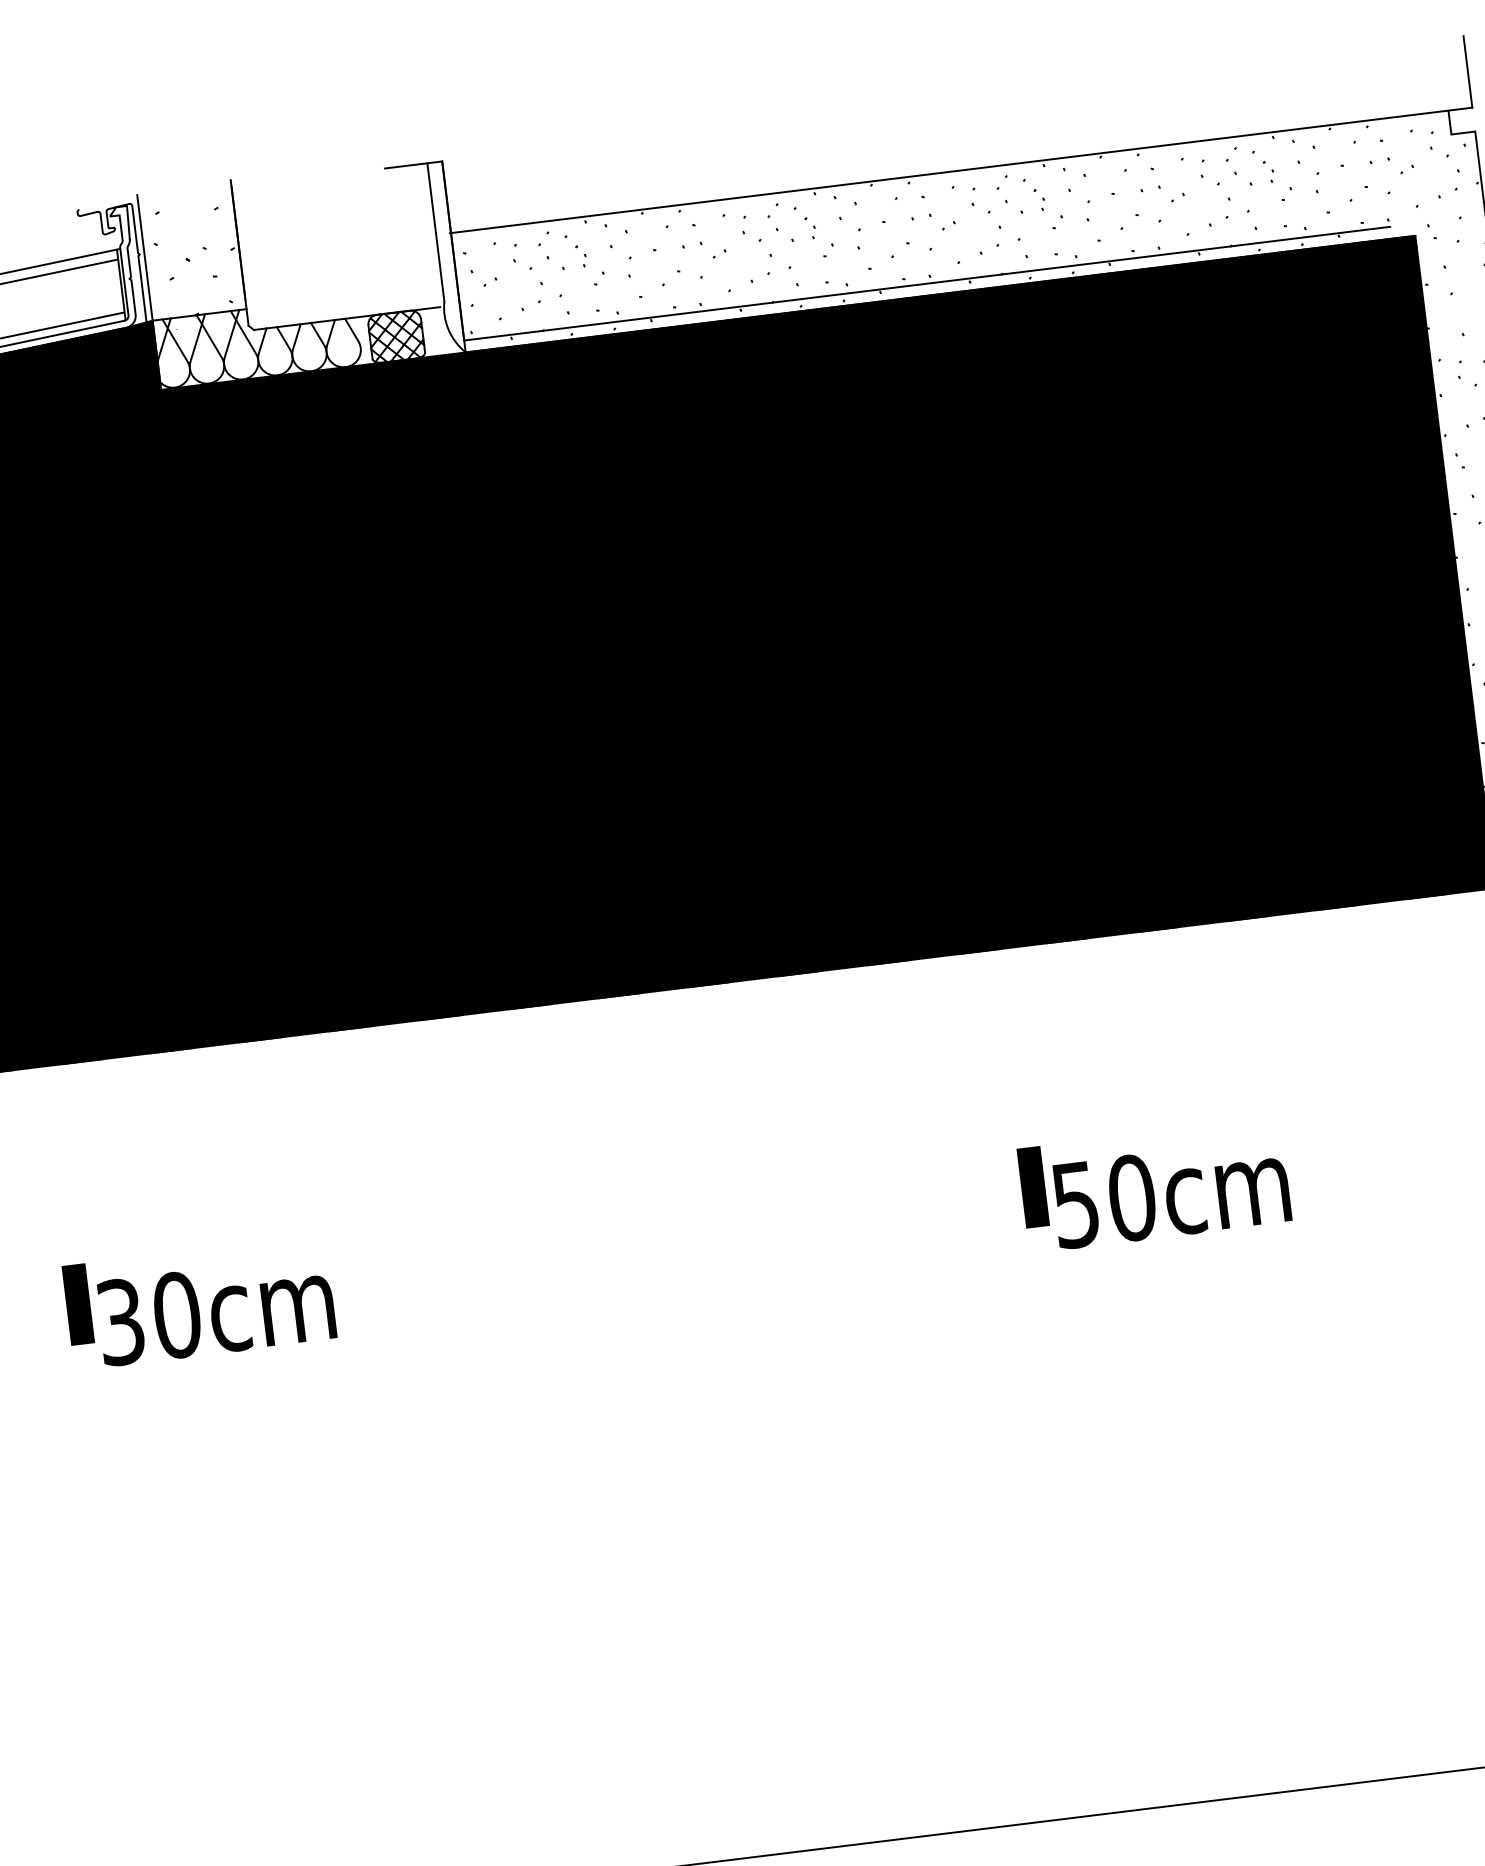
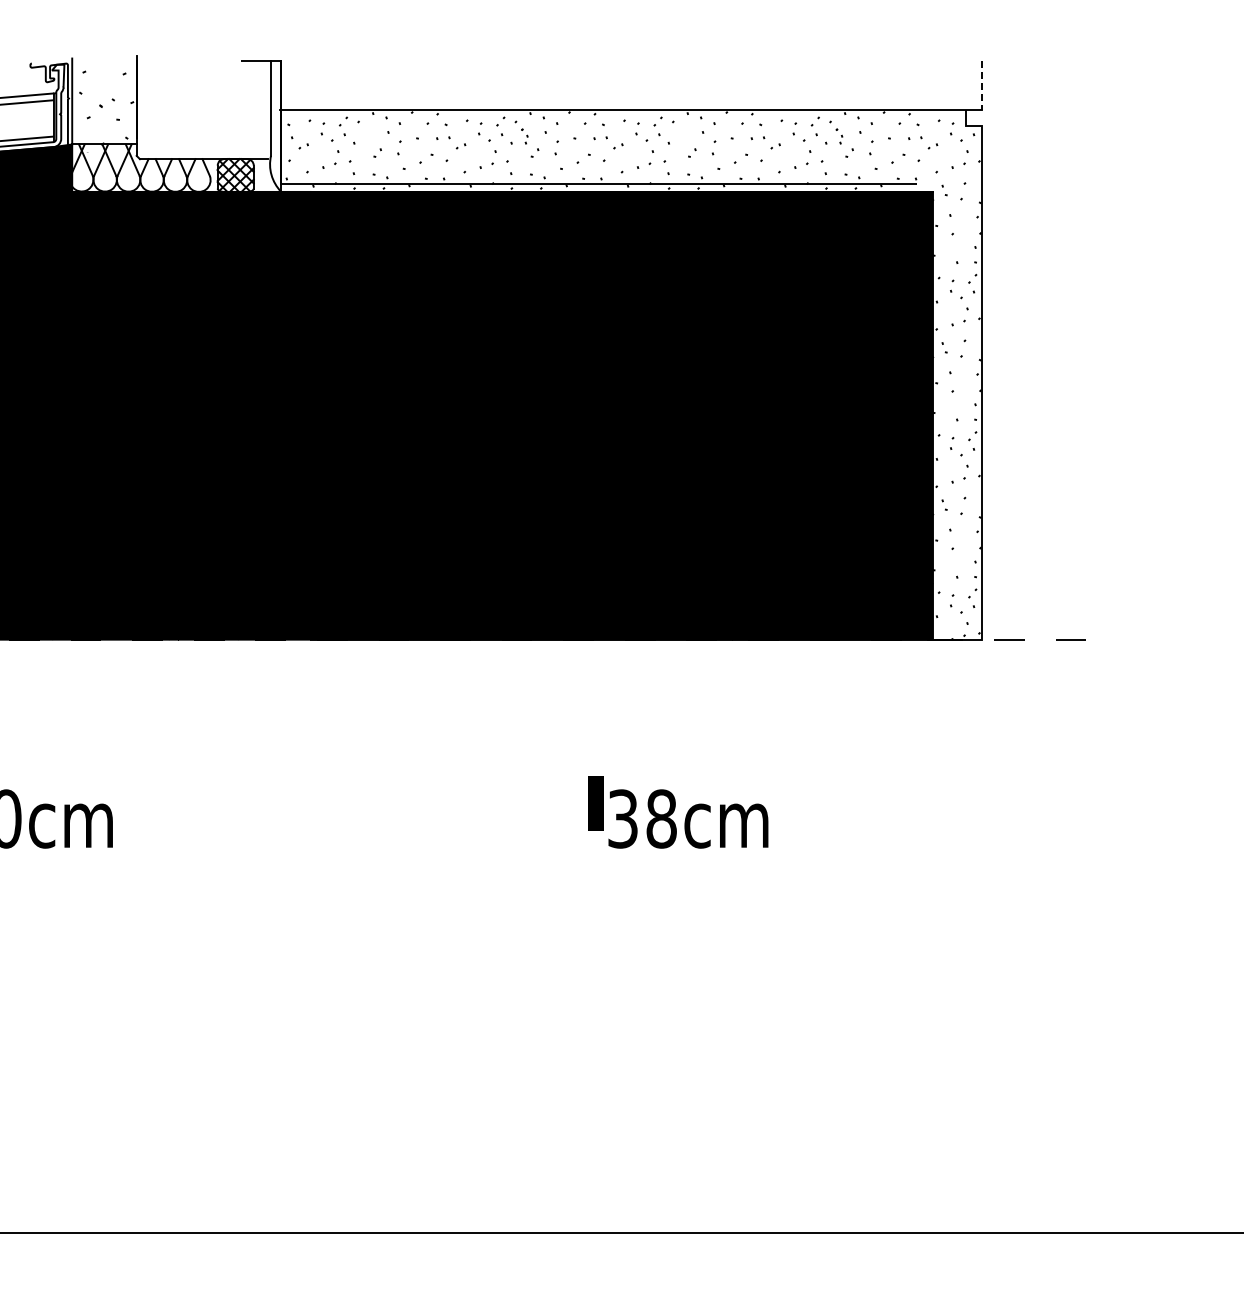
line: (1468, 71) -> (982, 85), solid -> dashed
part: (1038, 200) -> (681, 136), removed
part: (581, 256) -> (367, 136), removed
text: (1104, 1200) -> (642, 818), 50cm -> 38cm

